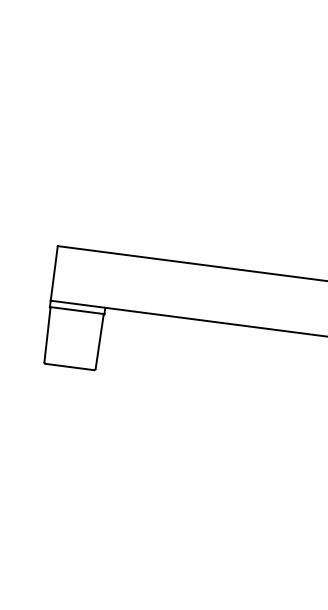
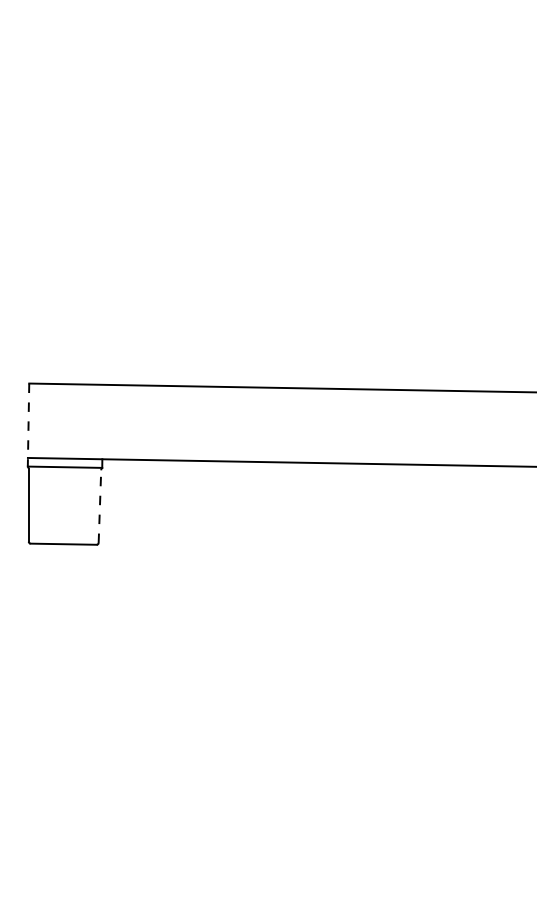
line: (53, 276) -> (28, 425), solid -> dashed
line: (99, 342) -> (99, 506), solid -> dashed

